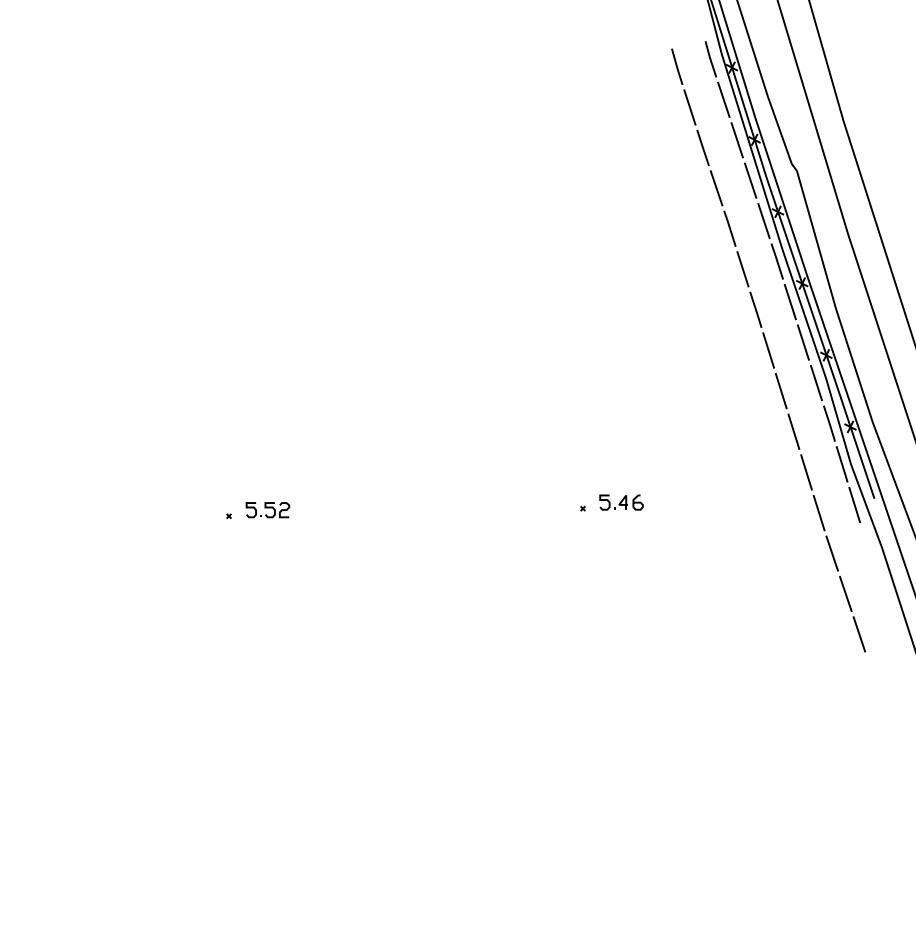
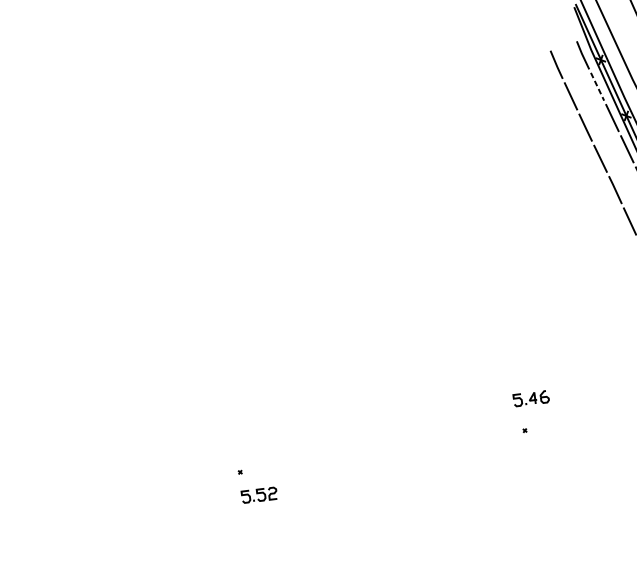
line: (723, 99) -> (597, 86), solid -> dashed
part: (621, 502) -> (531, 398), moved
part: (267, 510) -> (259, 495), moved

